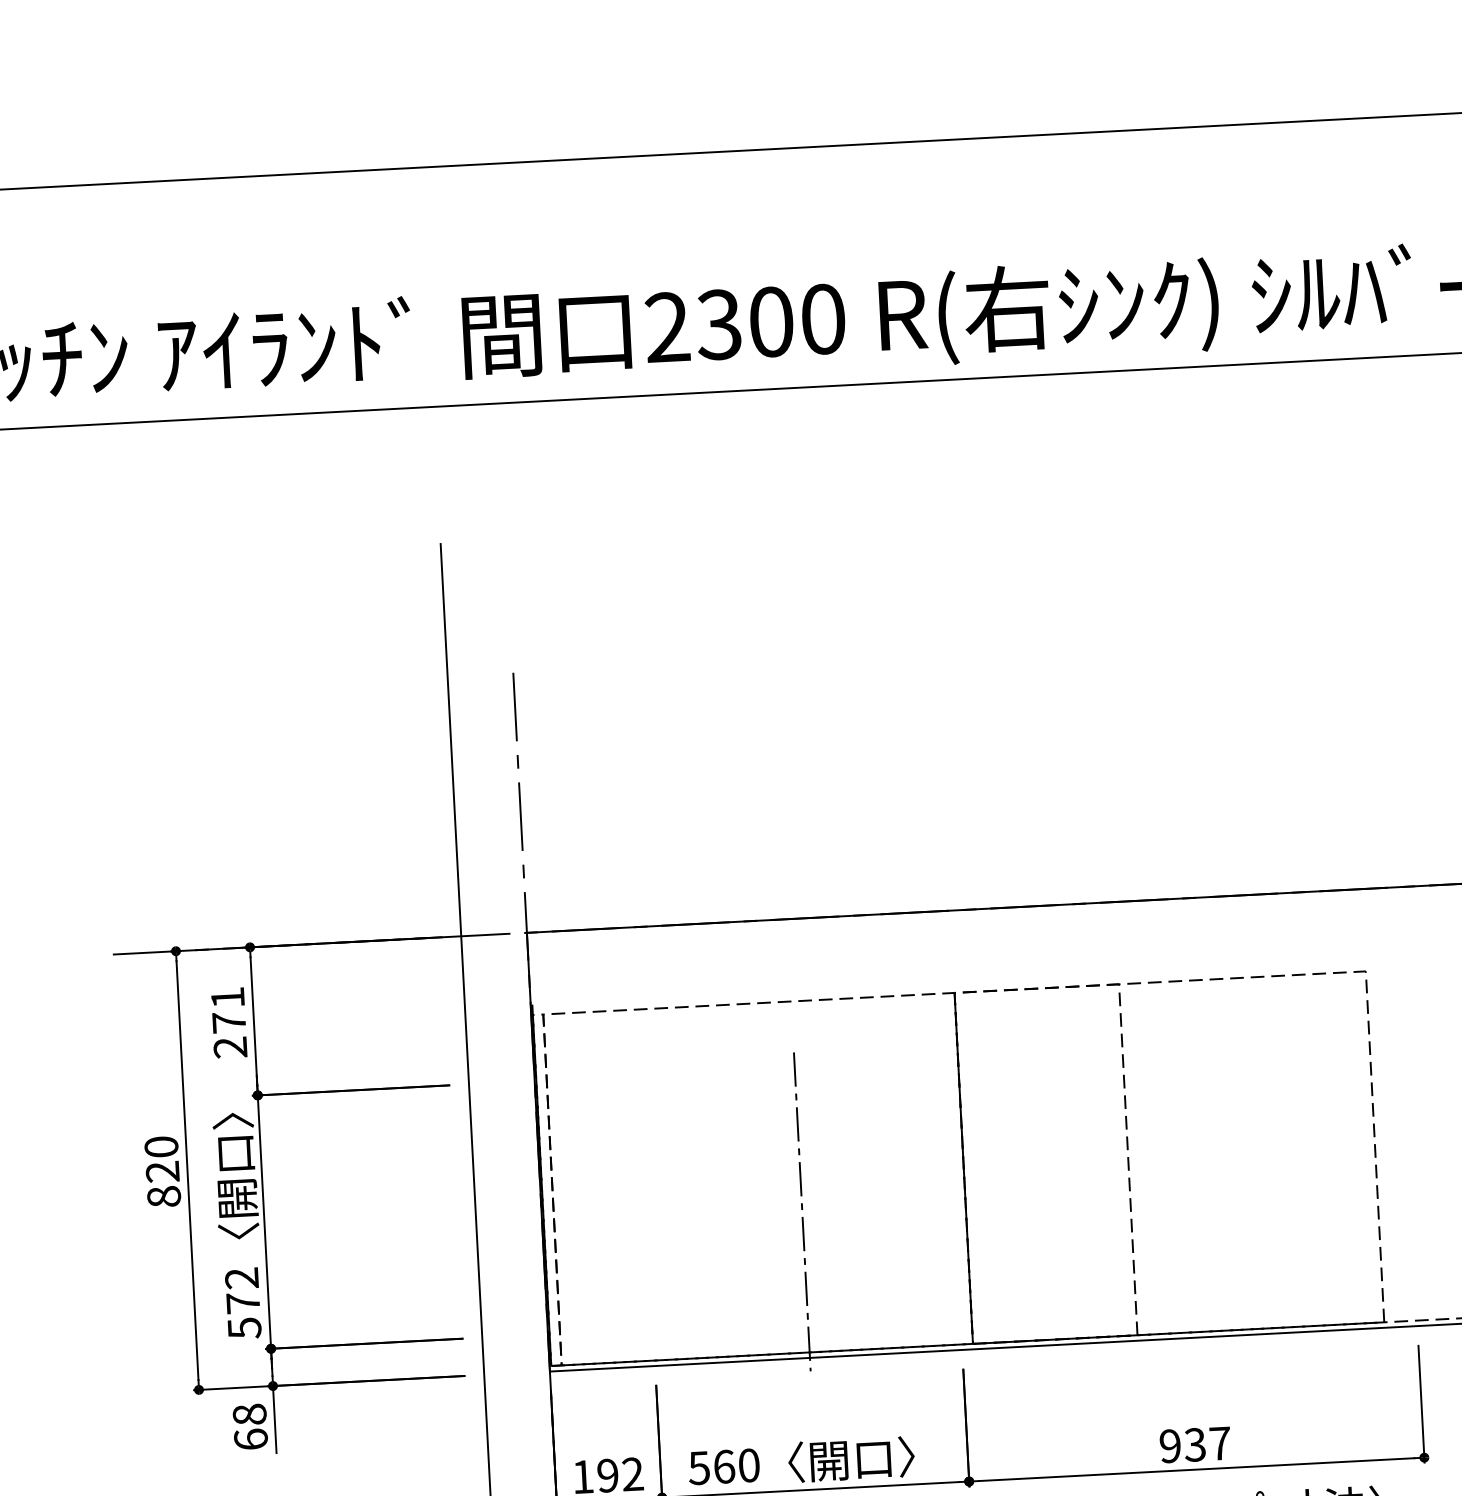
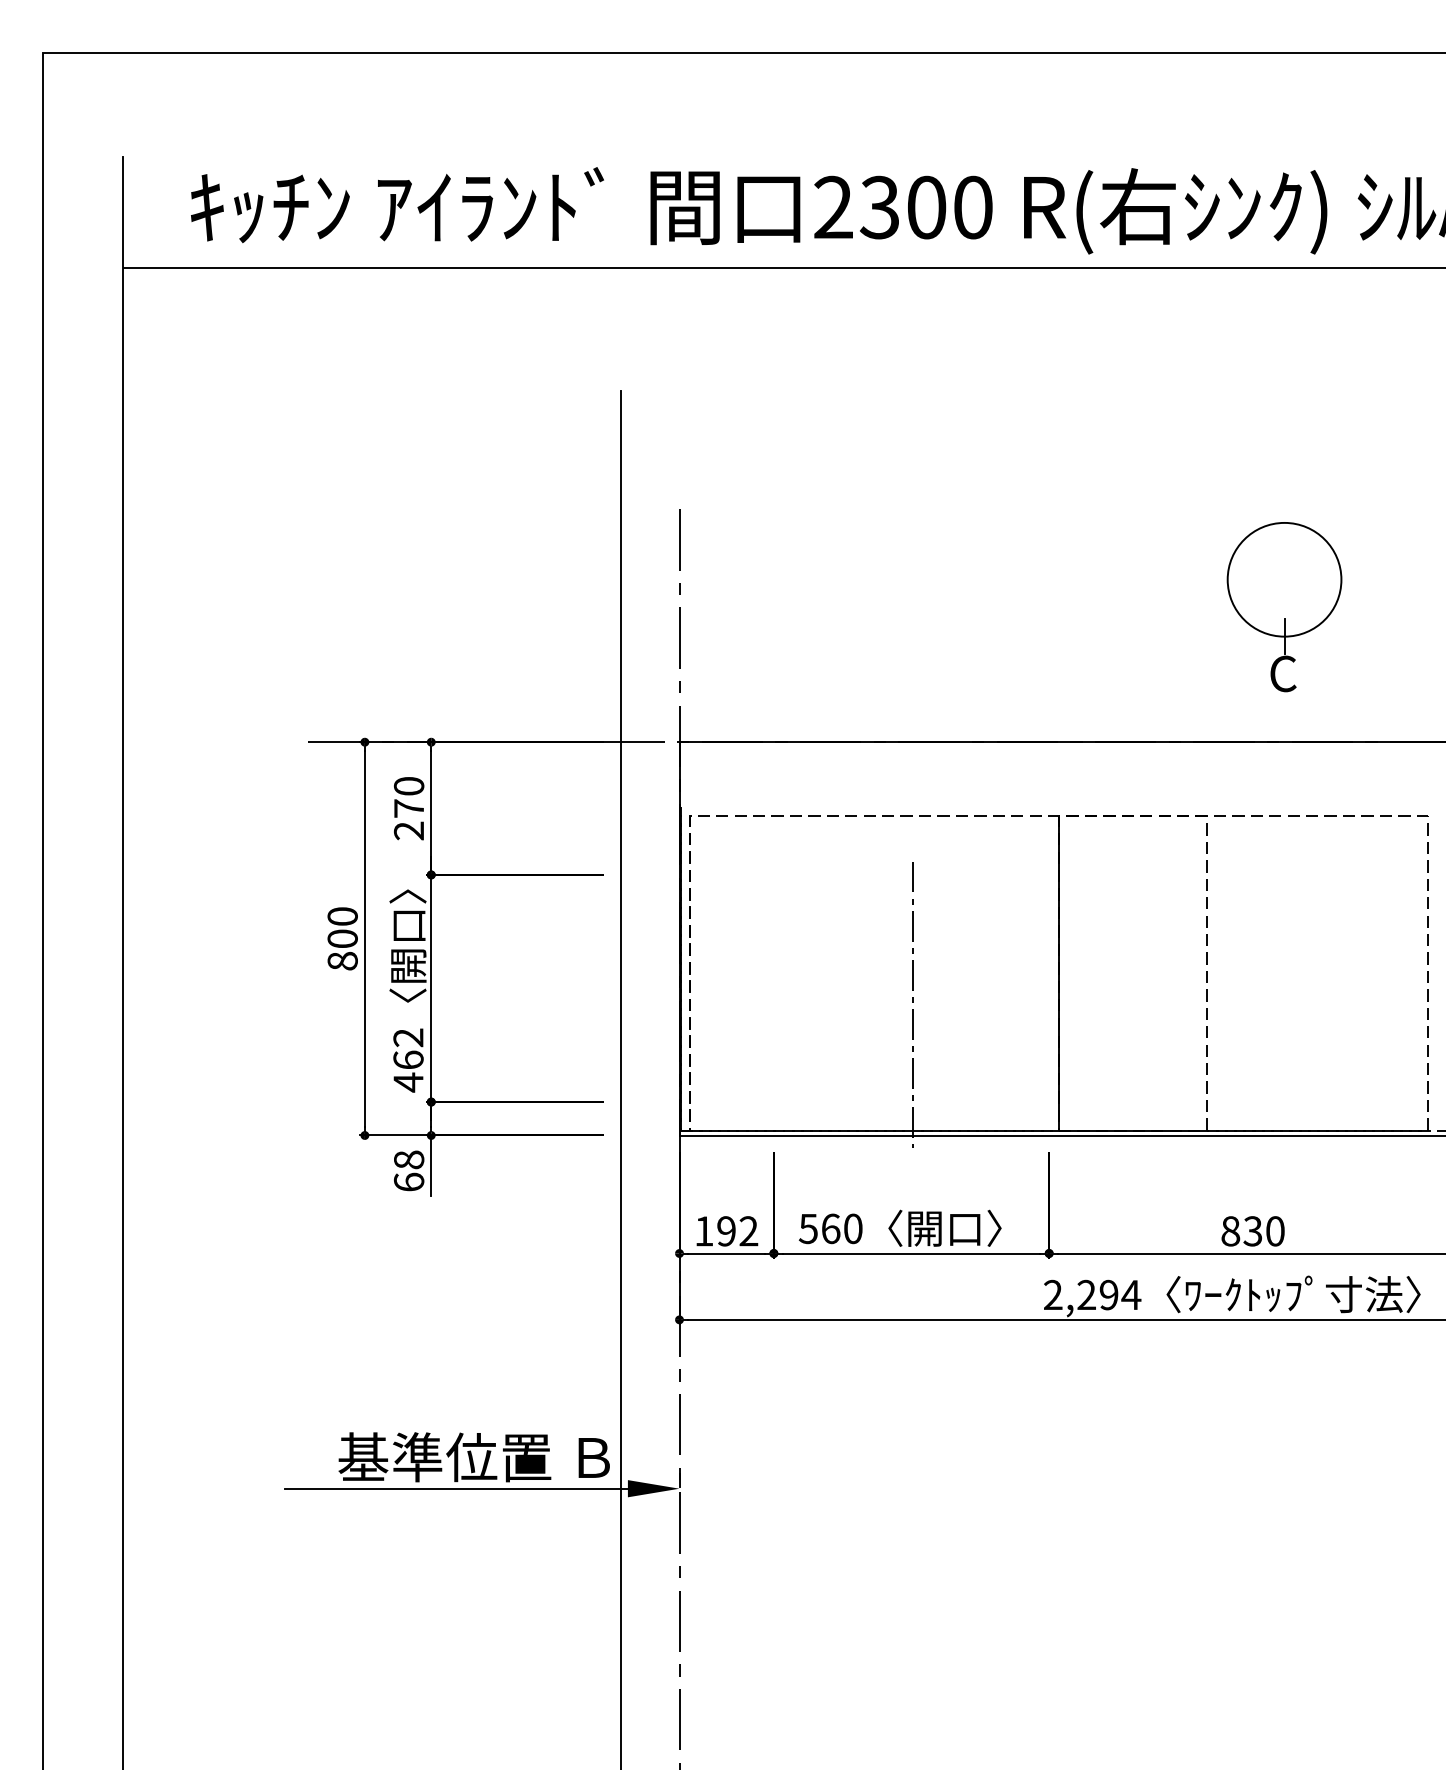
part: (1193, 747) -> (1284, 607), added
text: (227, 998) -> (408, 786), 271 -> 270
text: (162, 1171) -> (342, 938), 820 -> 800
text: (243, 1315) -> (408, 1071), 572 -> 462
text: (1194, 1445) -> (1252, 1231), 937 -> 830

